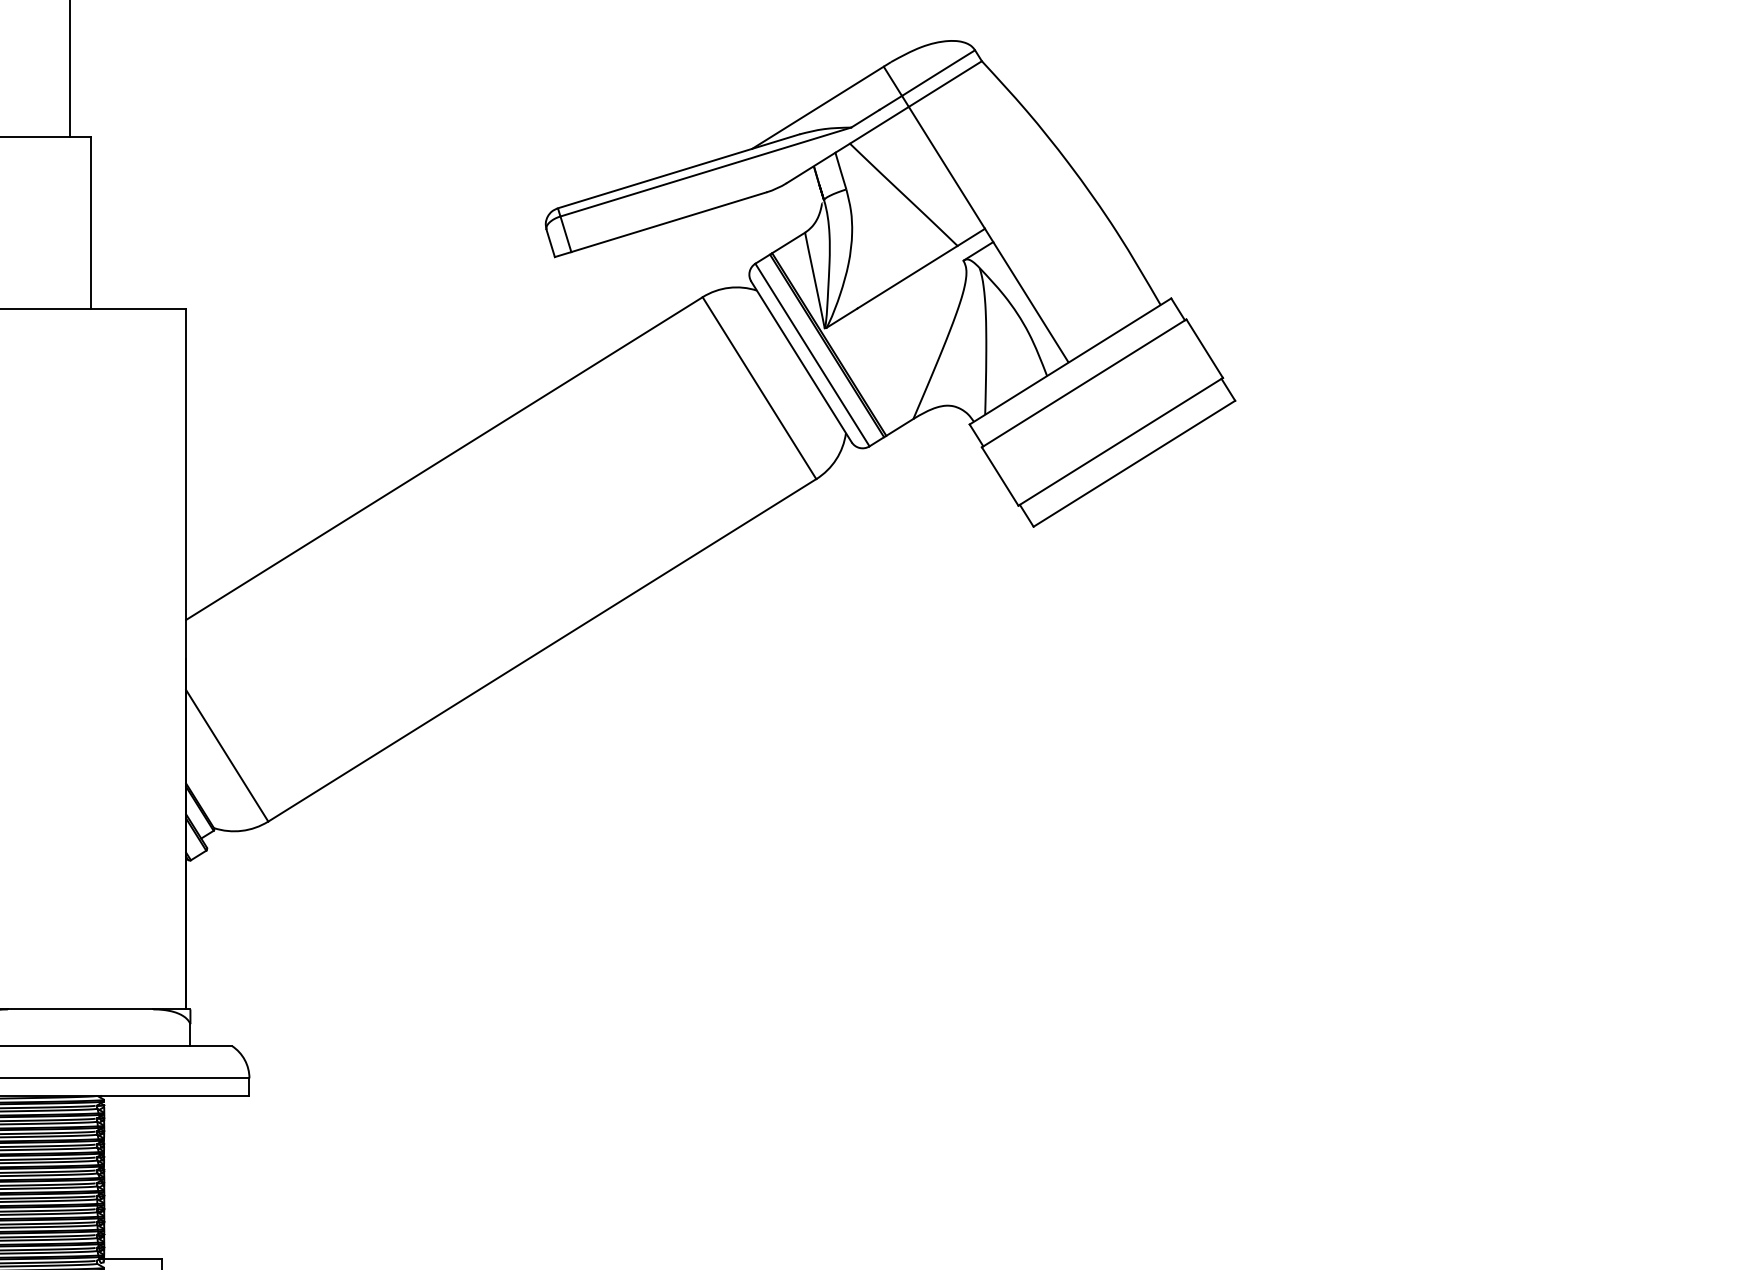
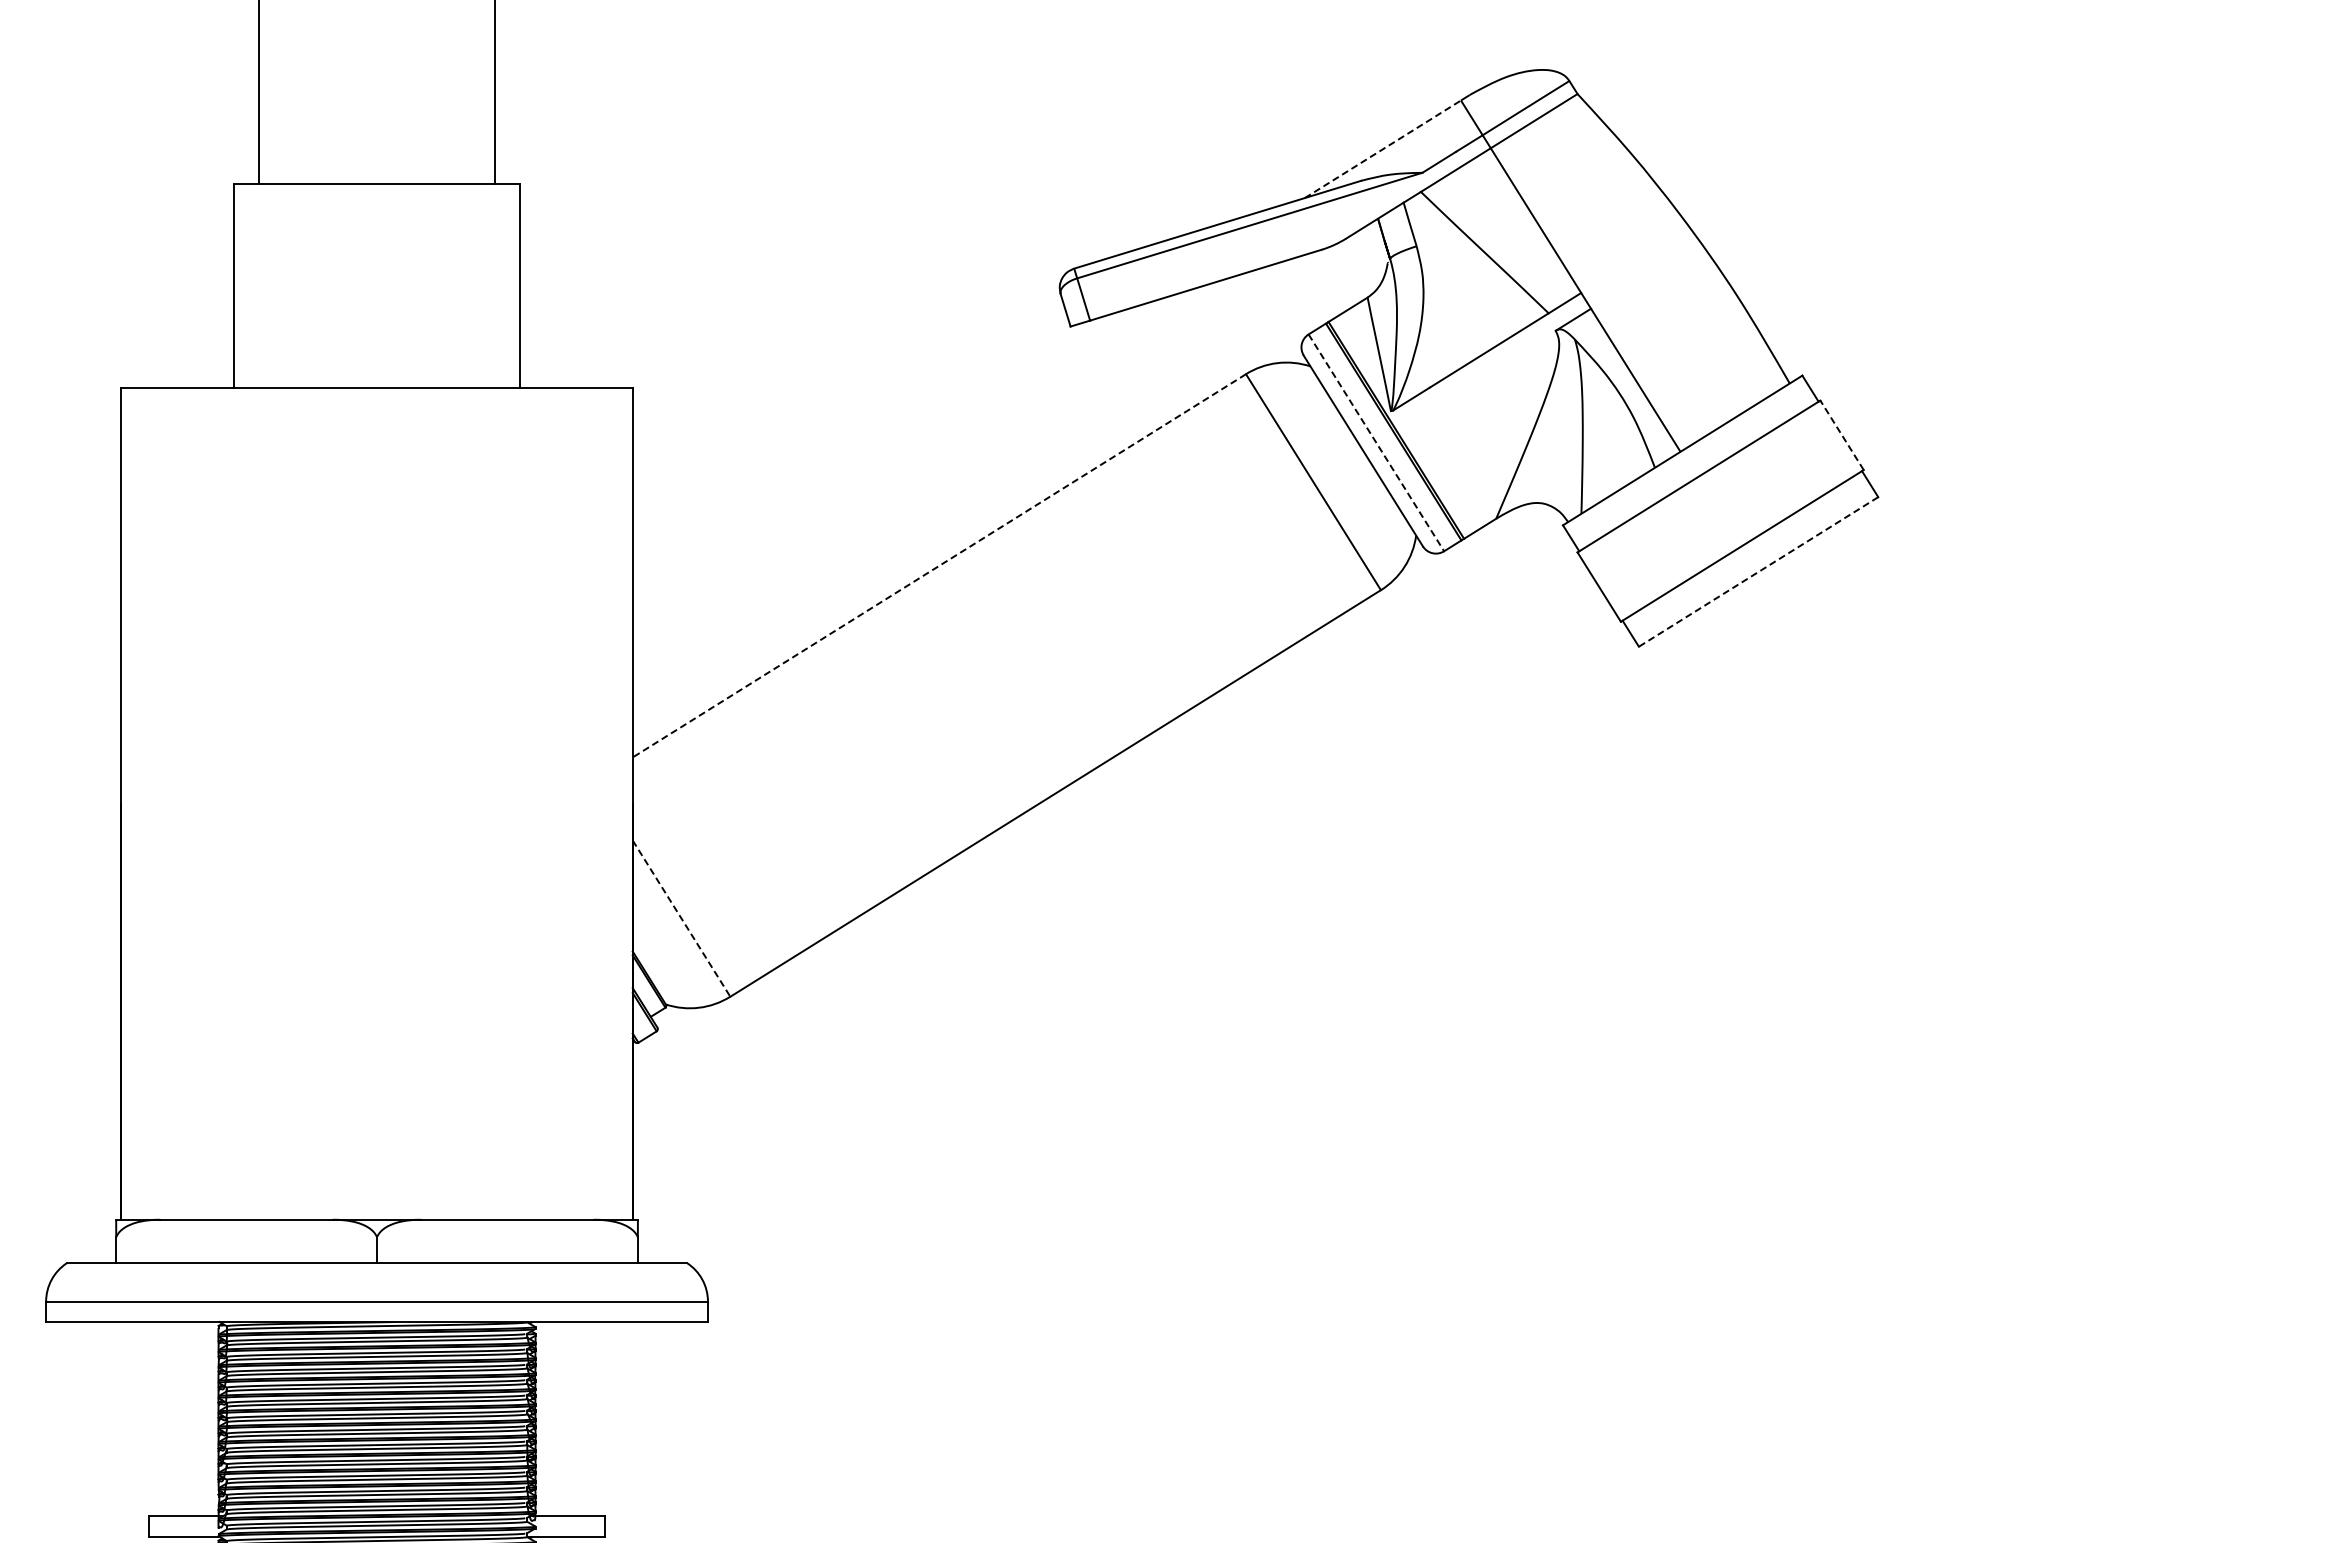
line: (818, 107) -> (1383, 149), solid -> dashed
line: (1205, 348) -> (1842, 435), solid -> dashed
line: (812, 354) -> (1376, 442), solid -> dashed
line: (444, 458) -> (939, 565), solid -> dashed
line: (1134, 464) -> (1758, 572), solid -> dashed
line: (227, 756) -> (681, 919), solid -> dashed

